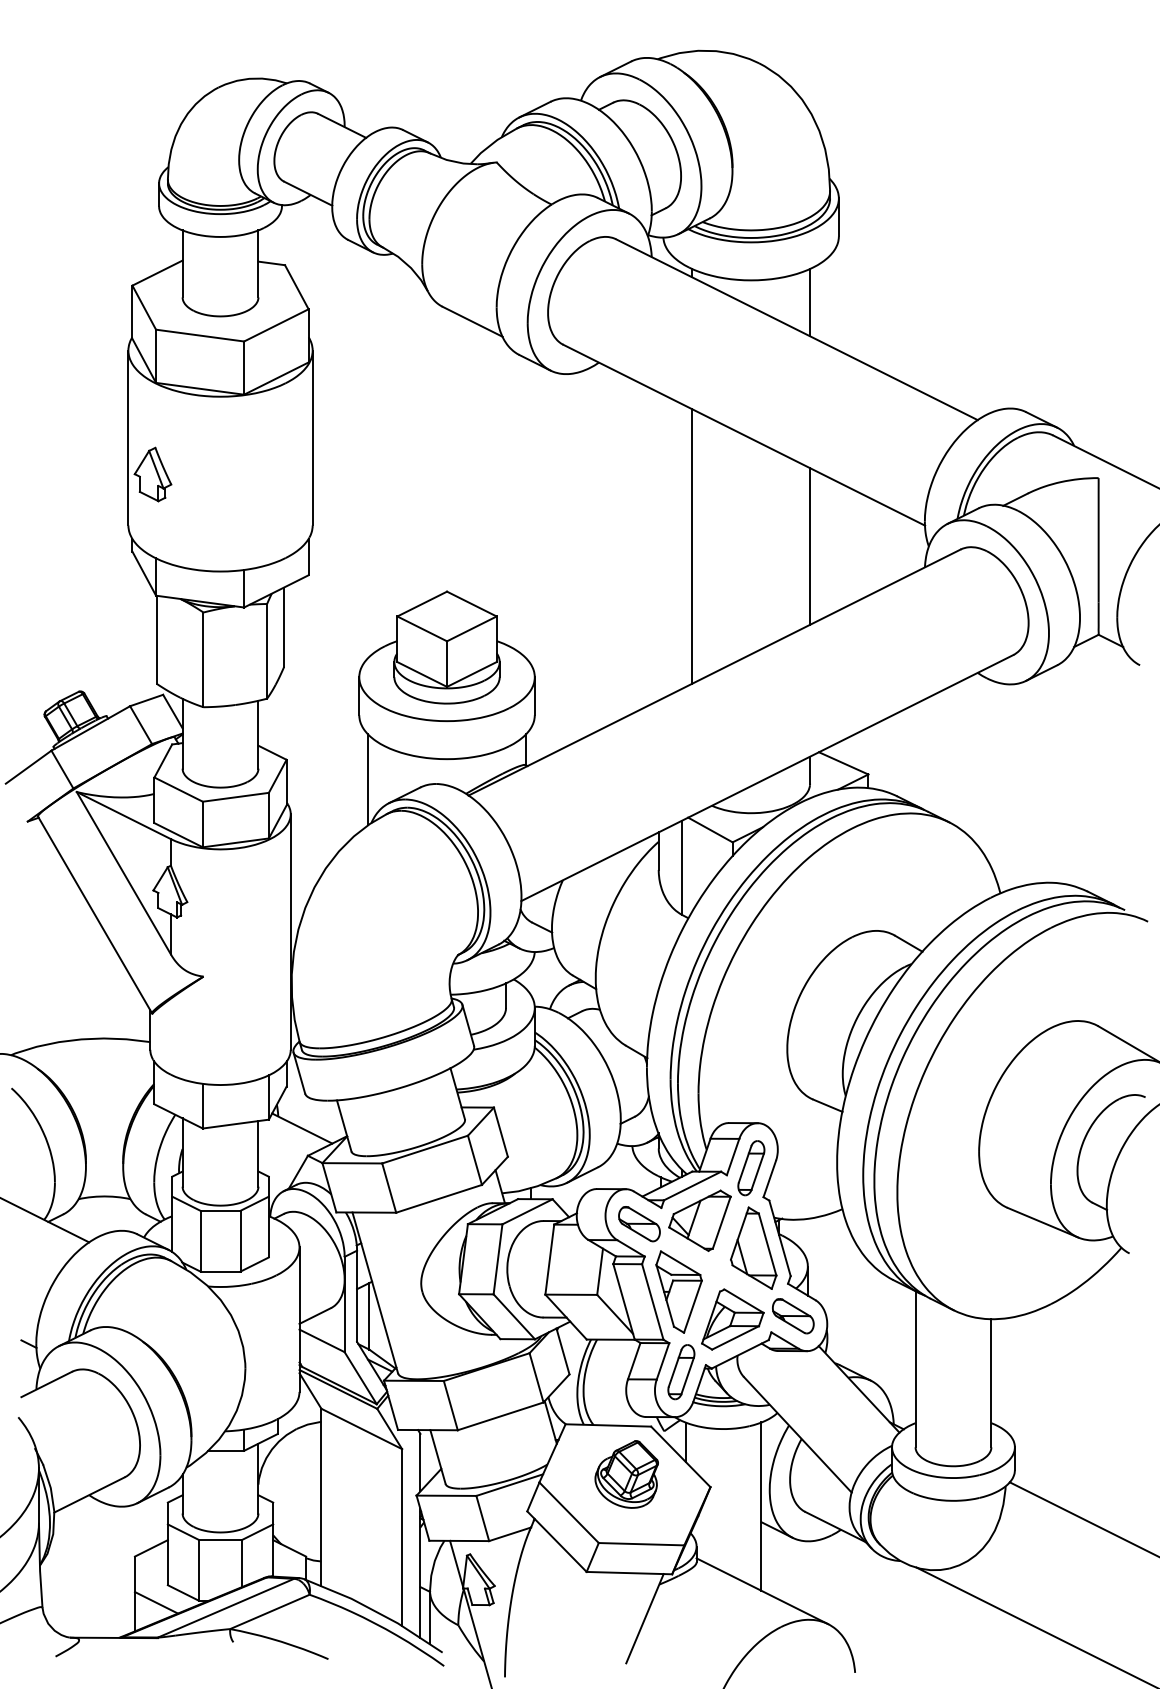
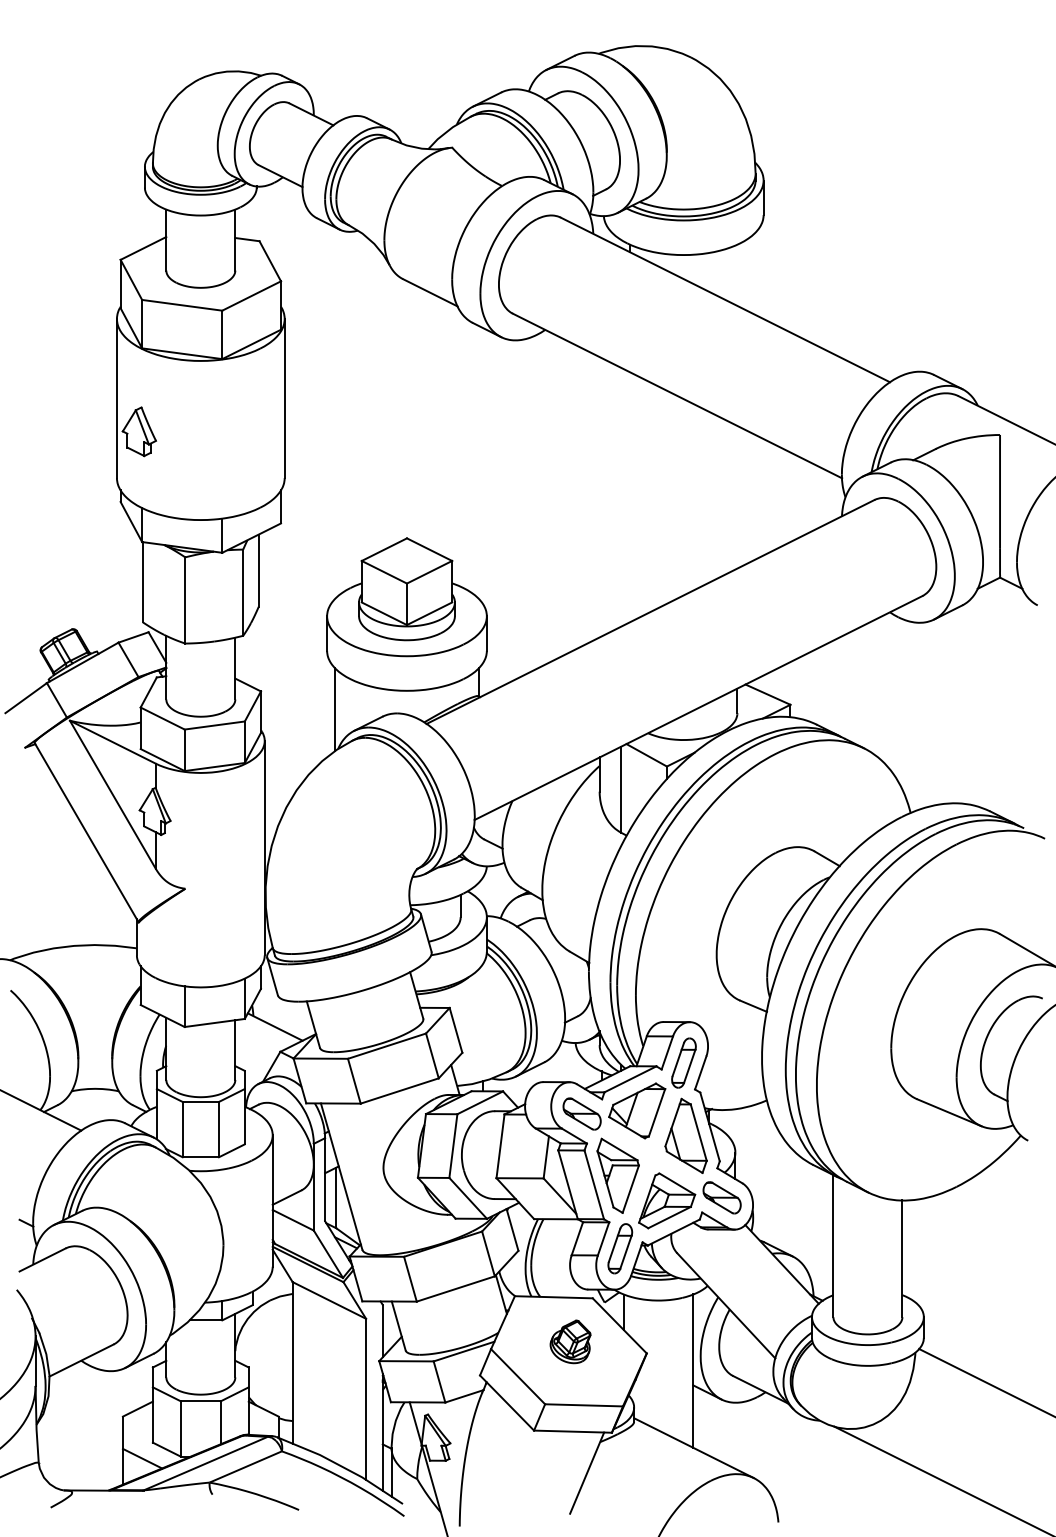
line: (810, 301) -> (737, 274), removed
line: (810, 545) -> (737, 496), removed
line: (692, 546) -> (630, 497), removed
part: (626, 1474) -> (570, 1341), size x0.7

